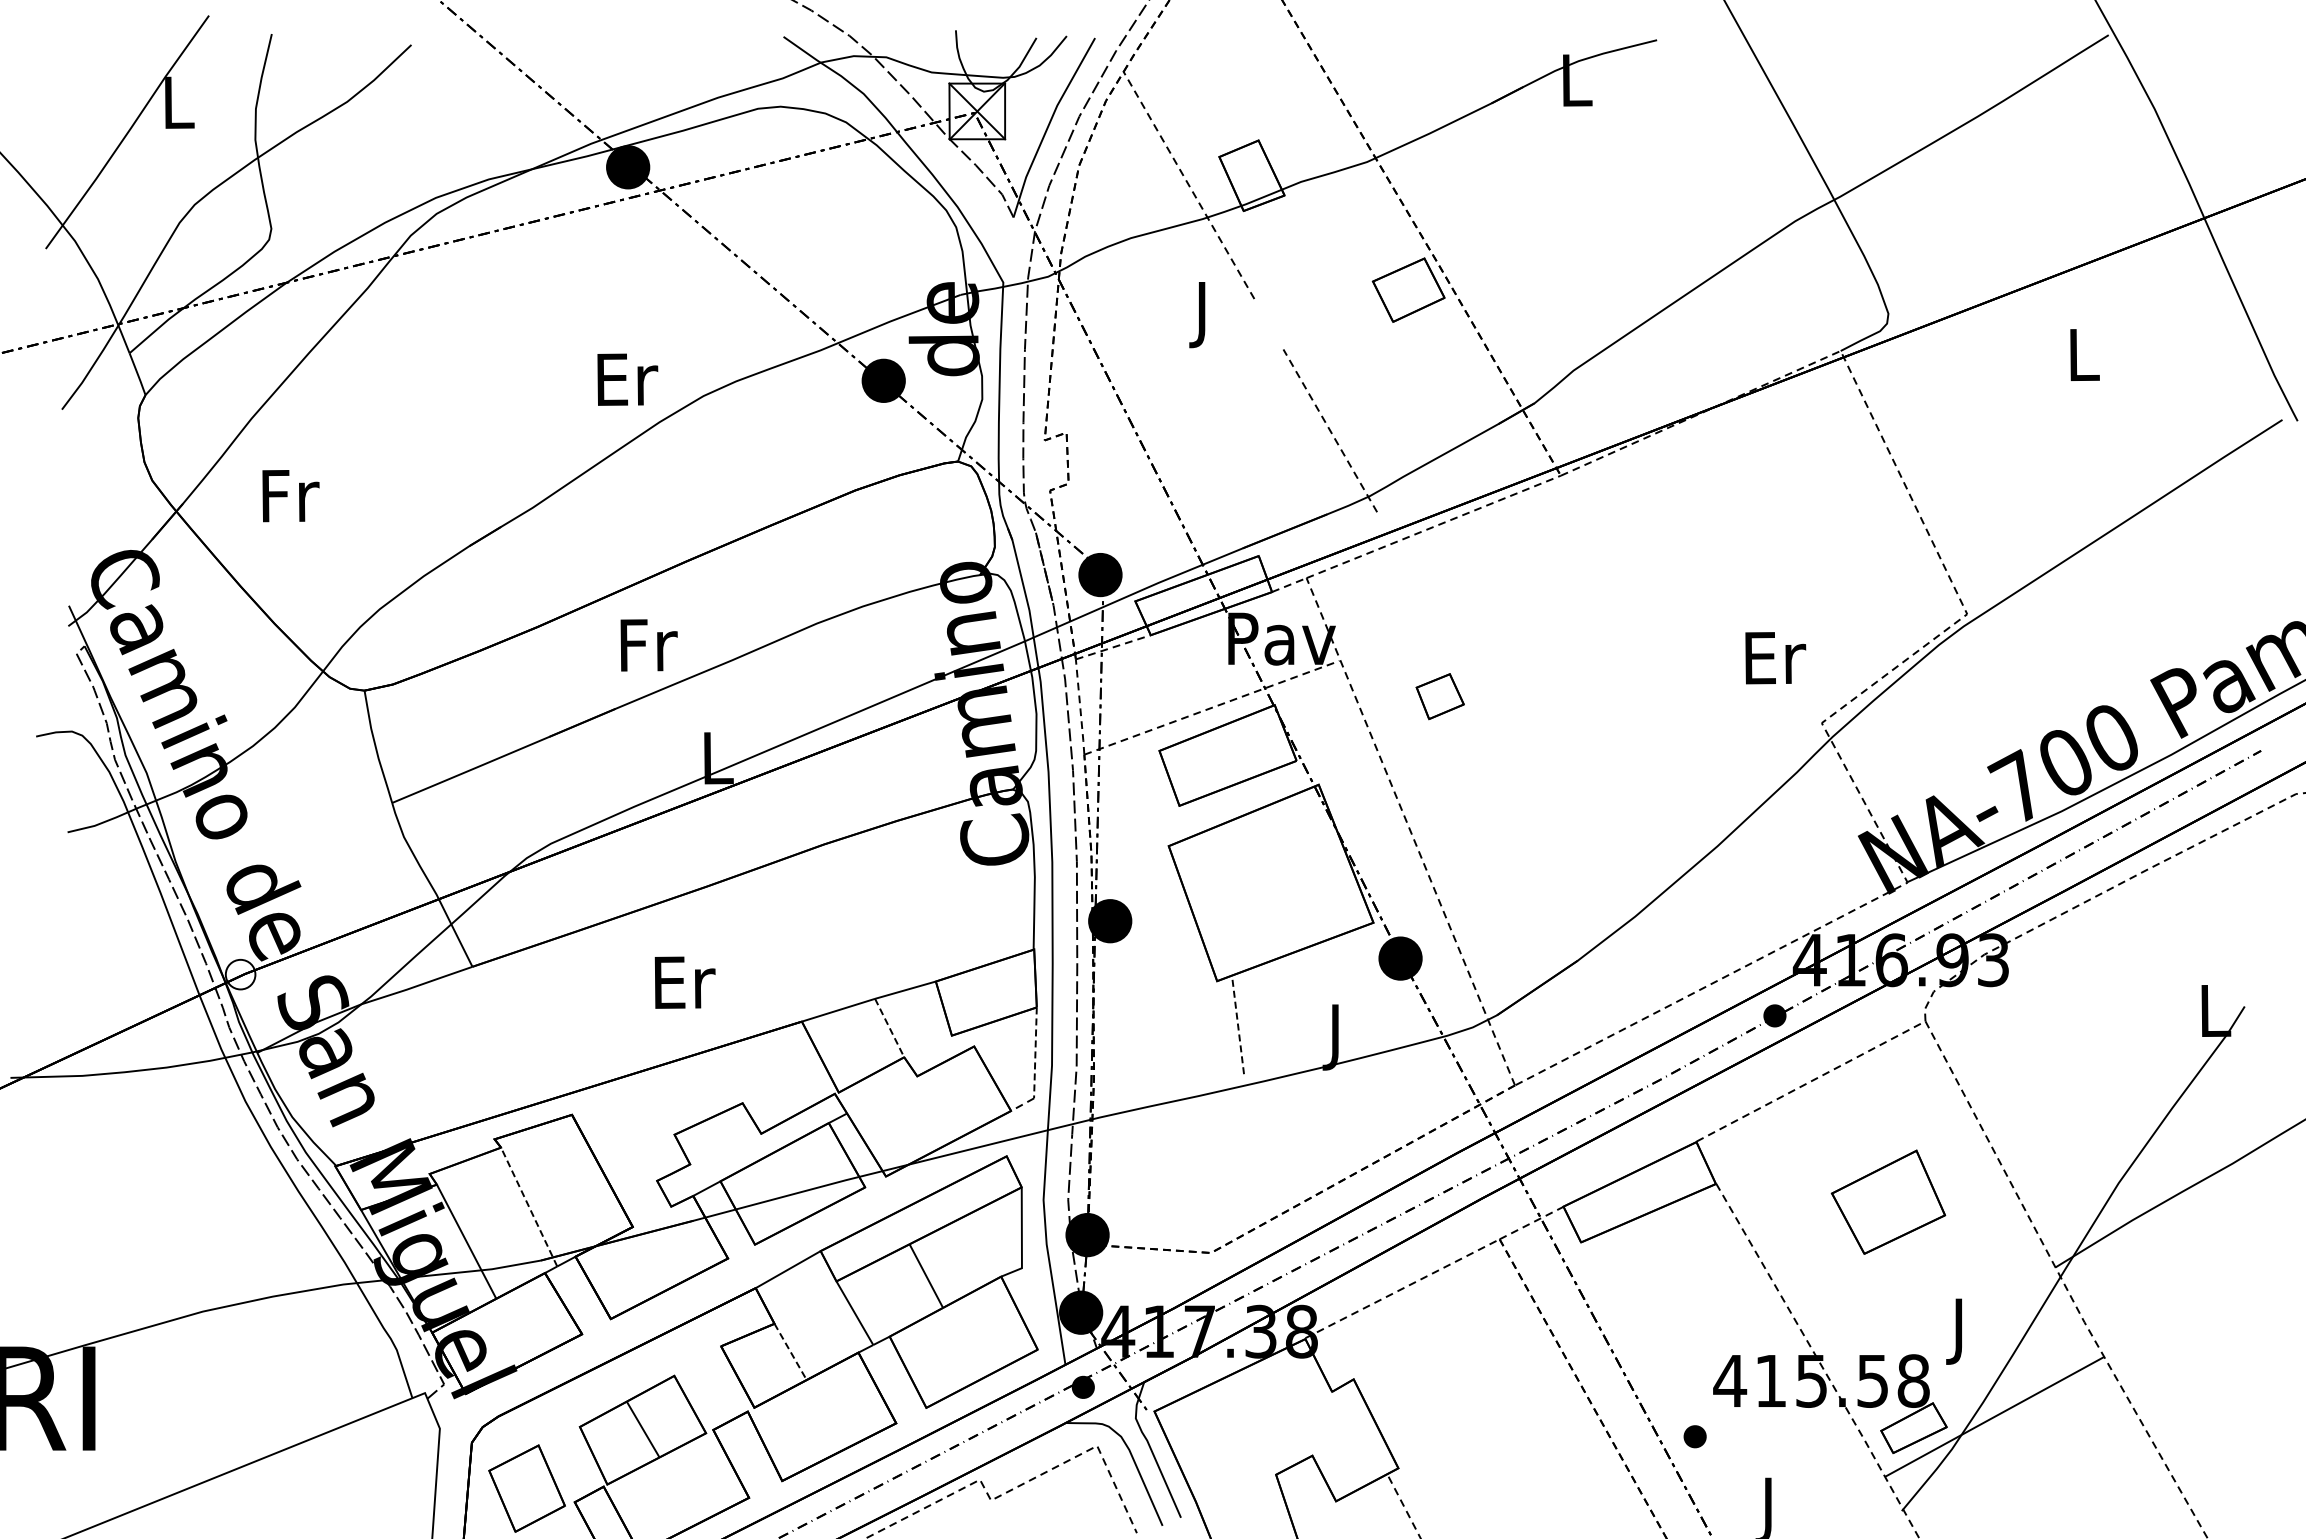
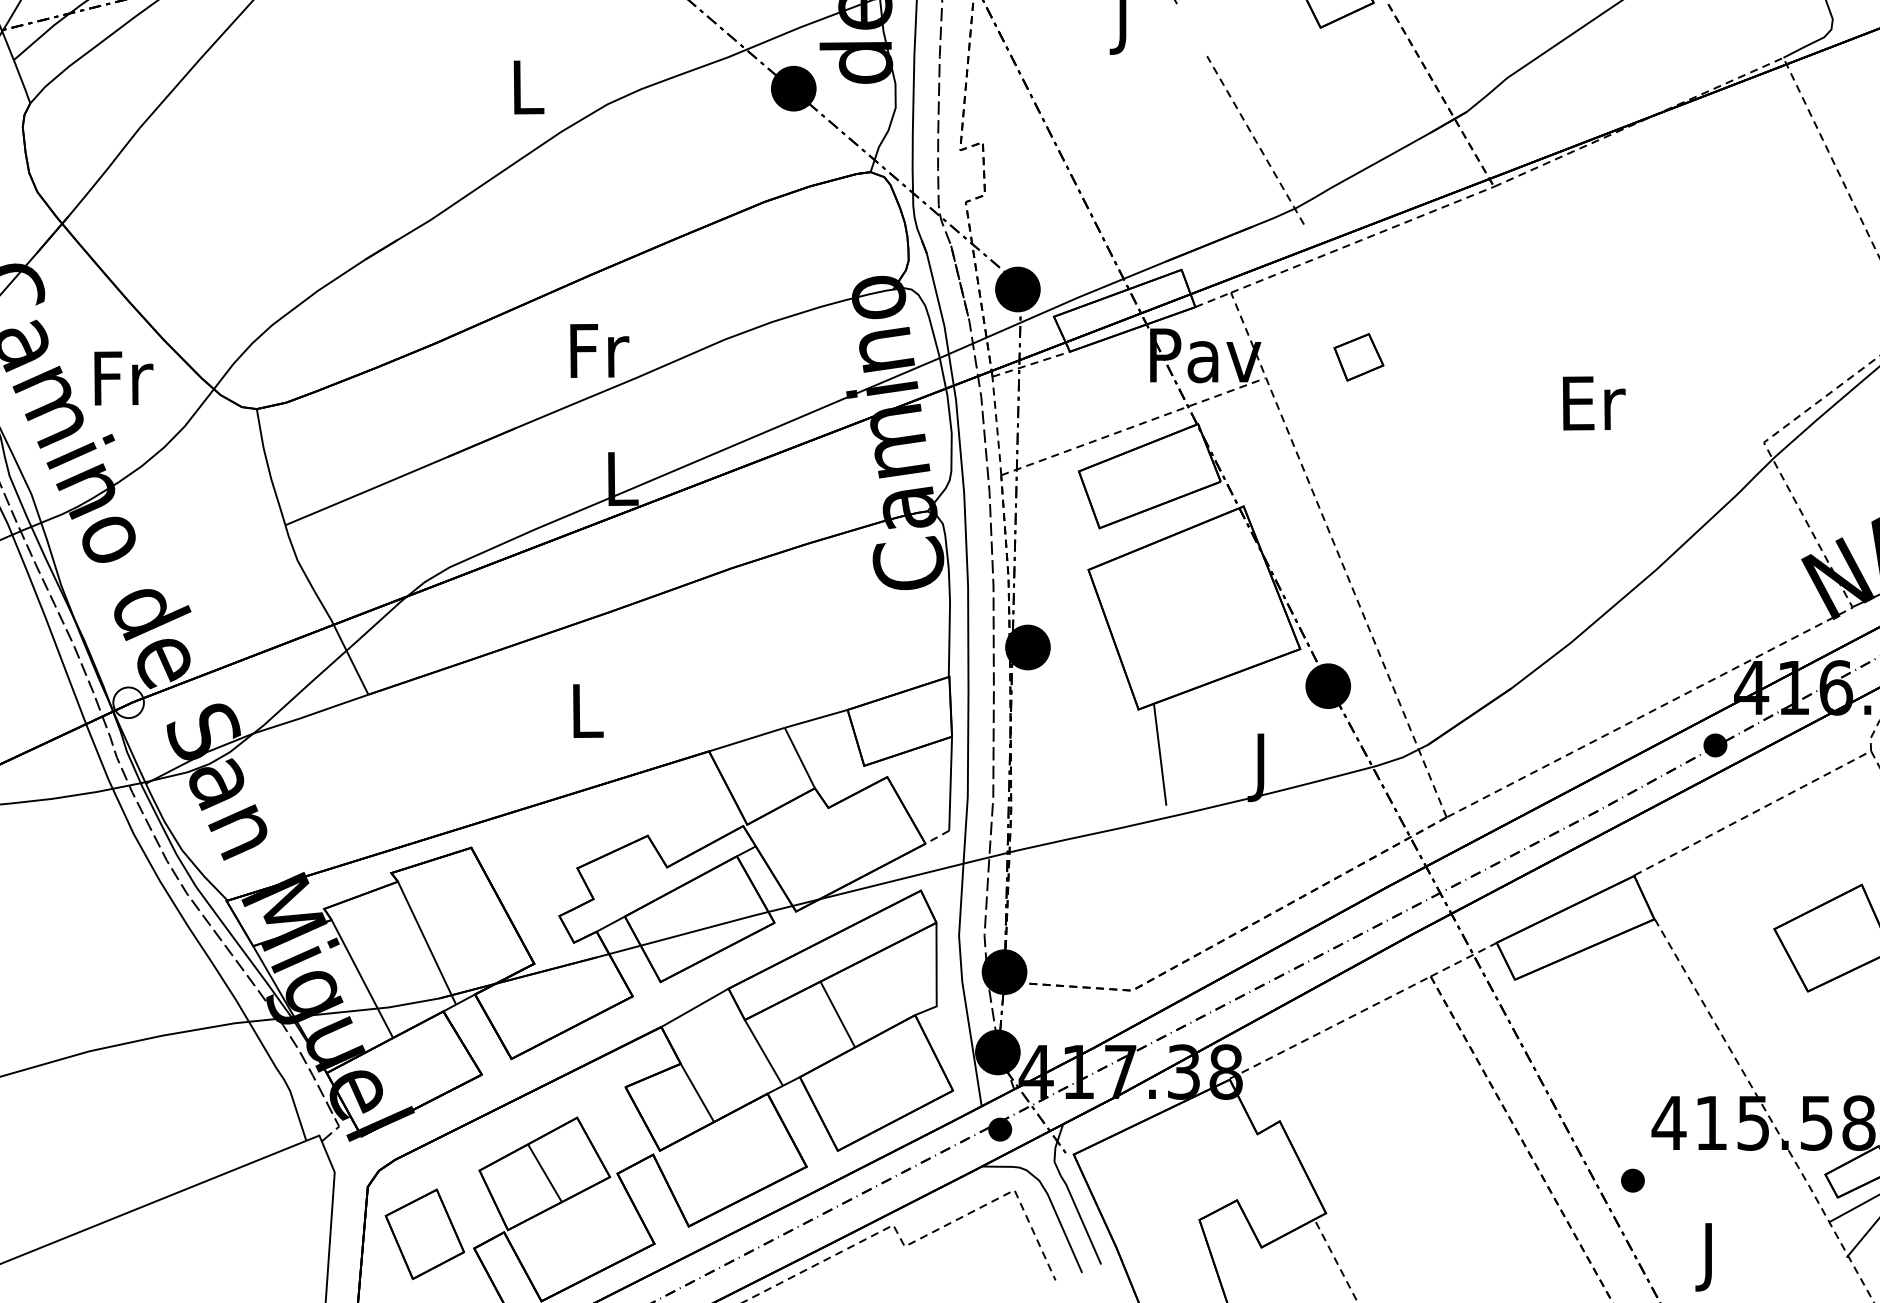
text: (627, 379) -> (528, 87), Er -> L
text: (290, 496) -> (123, 378), moved
text: (648, 645) -> (599, 351), moved
text: (1775, 658) -> (1593, 403), moved
part: (1439, 696) -> (1358, 357), moved
text: (684, 982) -> (587, 710), Er -> L
line: (1238, 1024) -> (1160, 754), dashed -> solid
line: (889, 1028) -> (799, 758), dashed -> solid
line: (1035, 1053) -> (950, 784), dashed -> solid
line: (529, 1207) -> (427, 943), dashed -> solid
line: (790, 1352) -> (697, 1093), dashed -> solid

